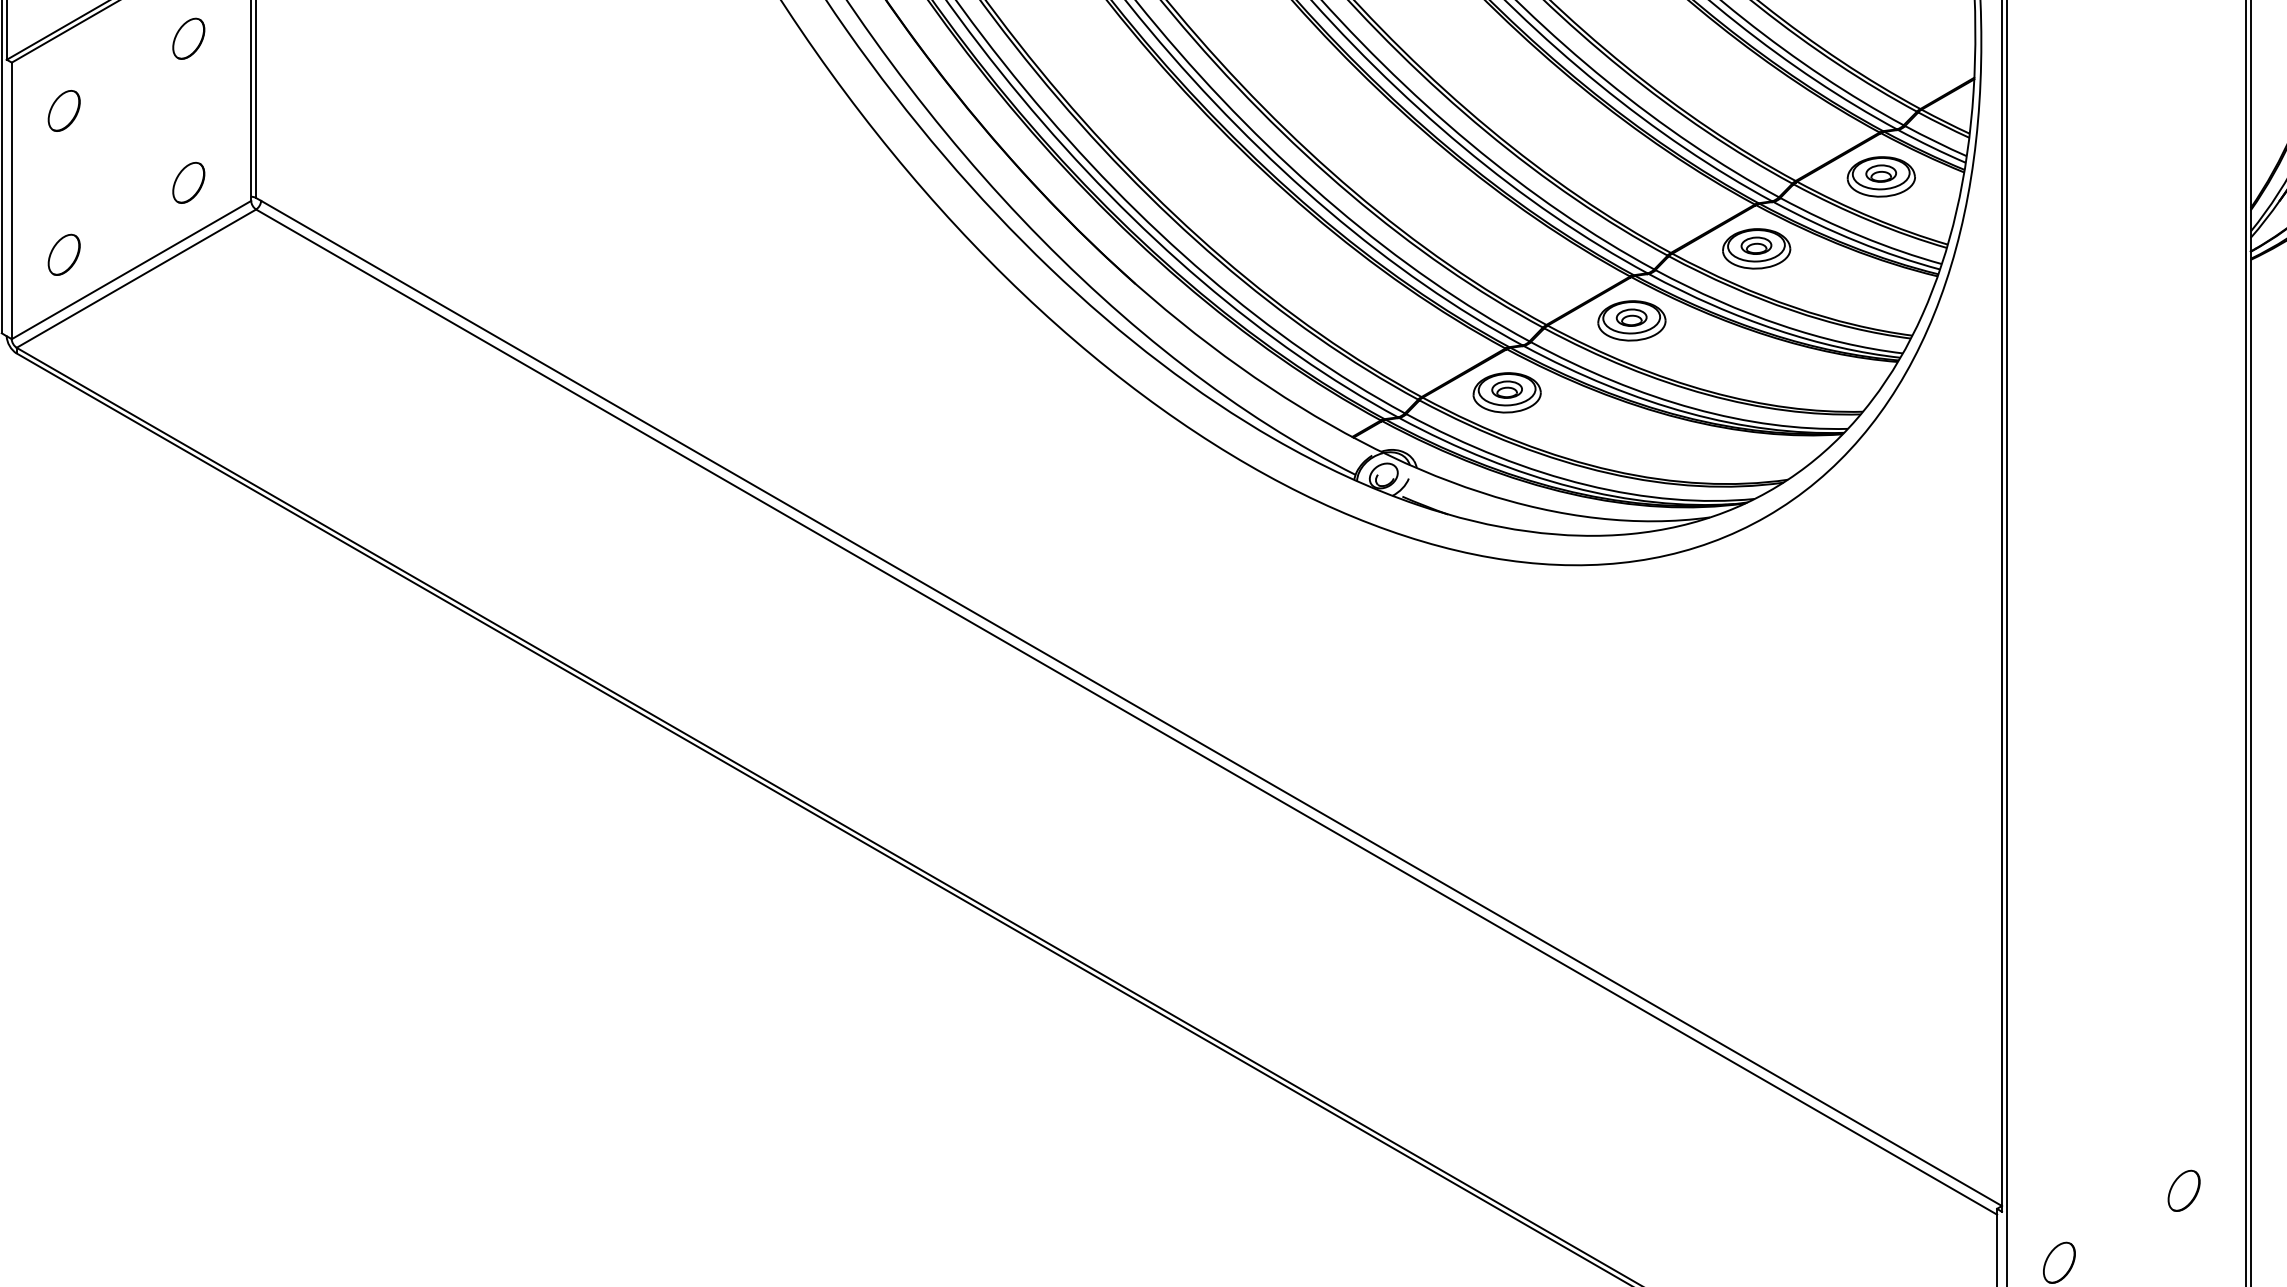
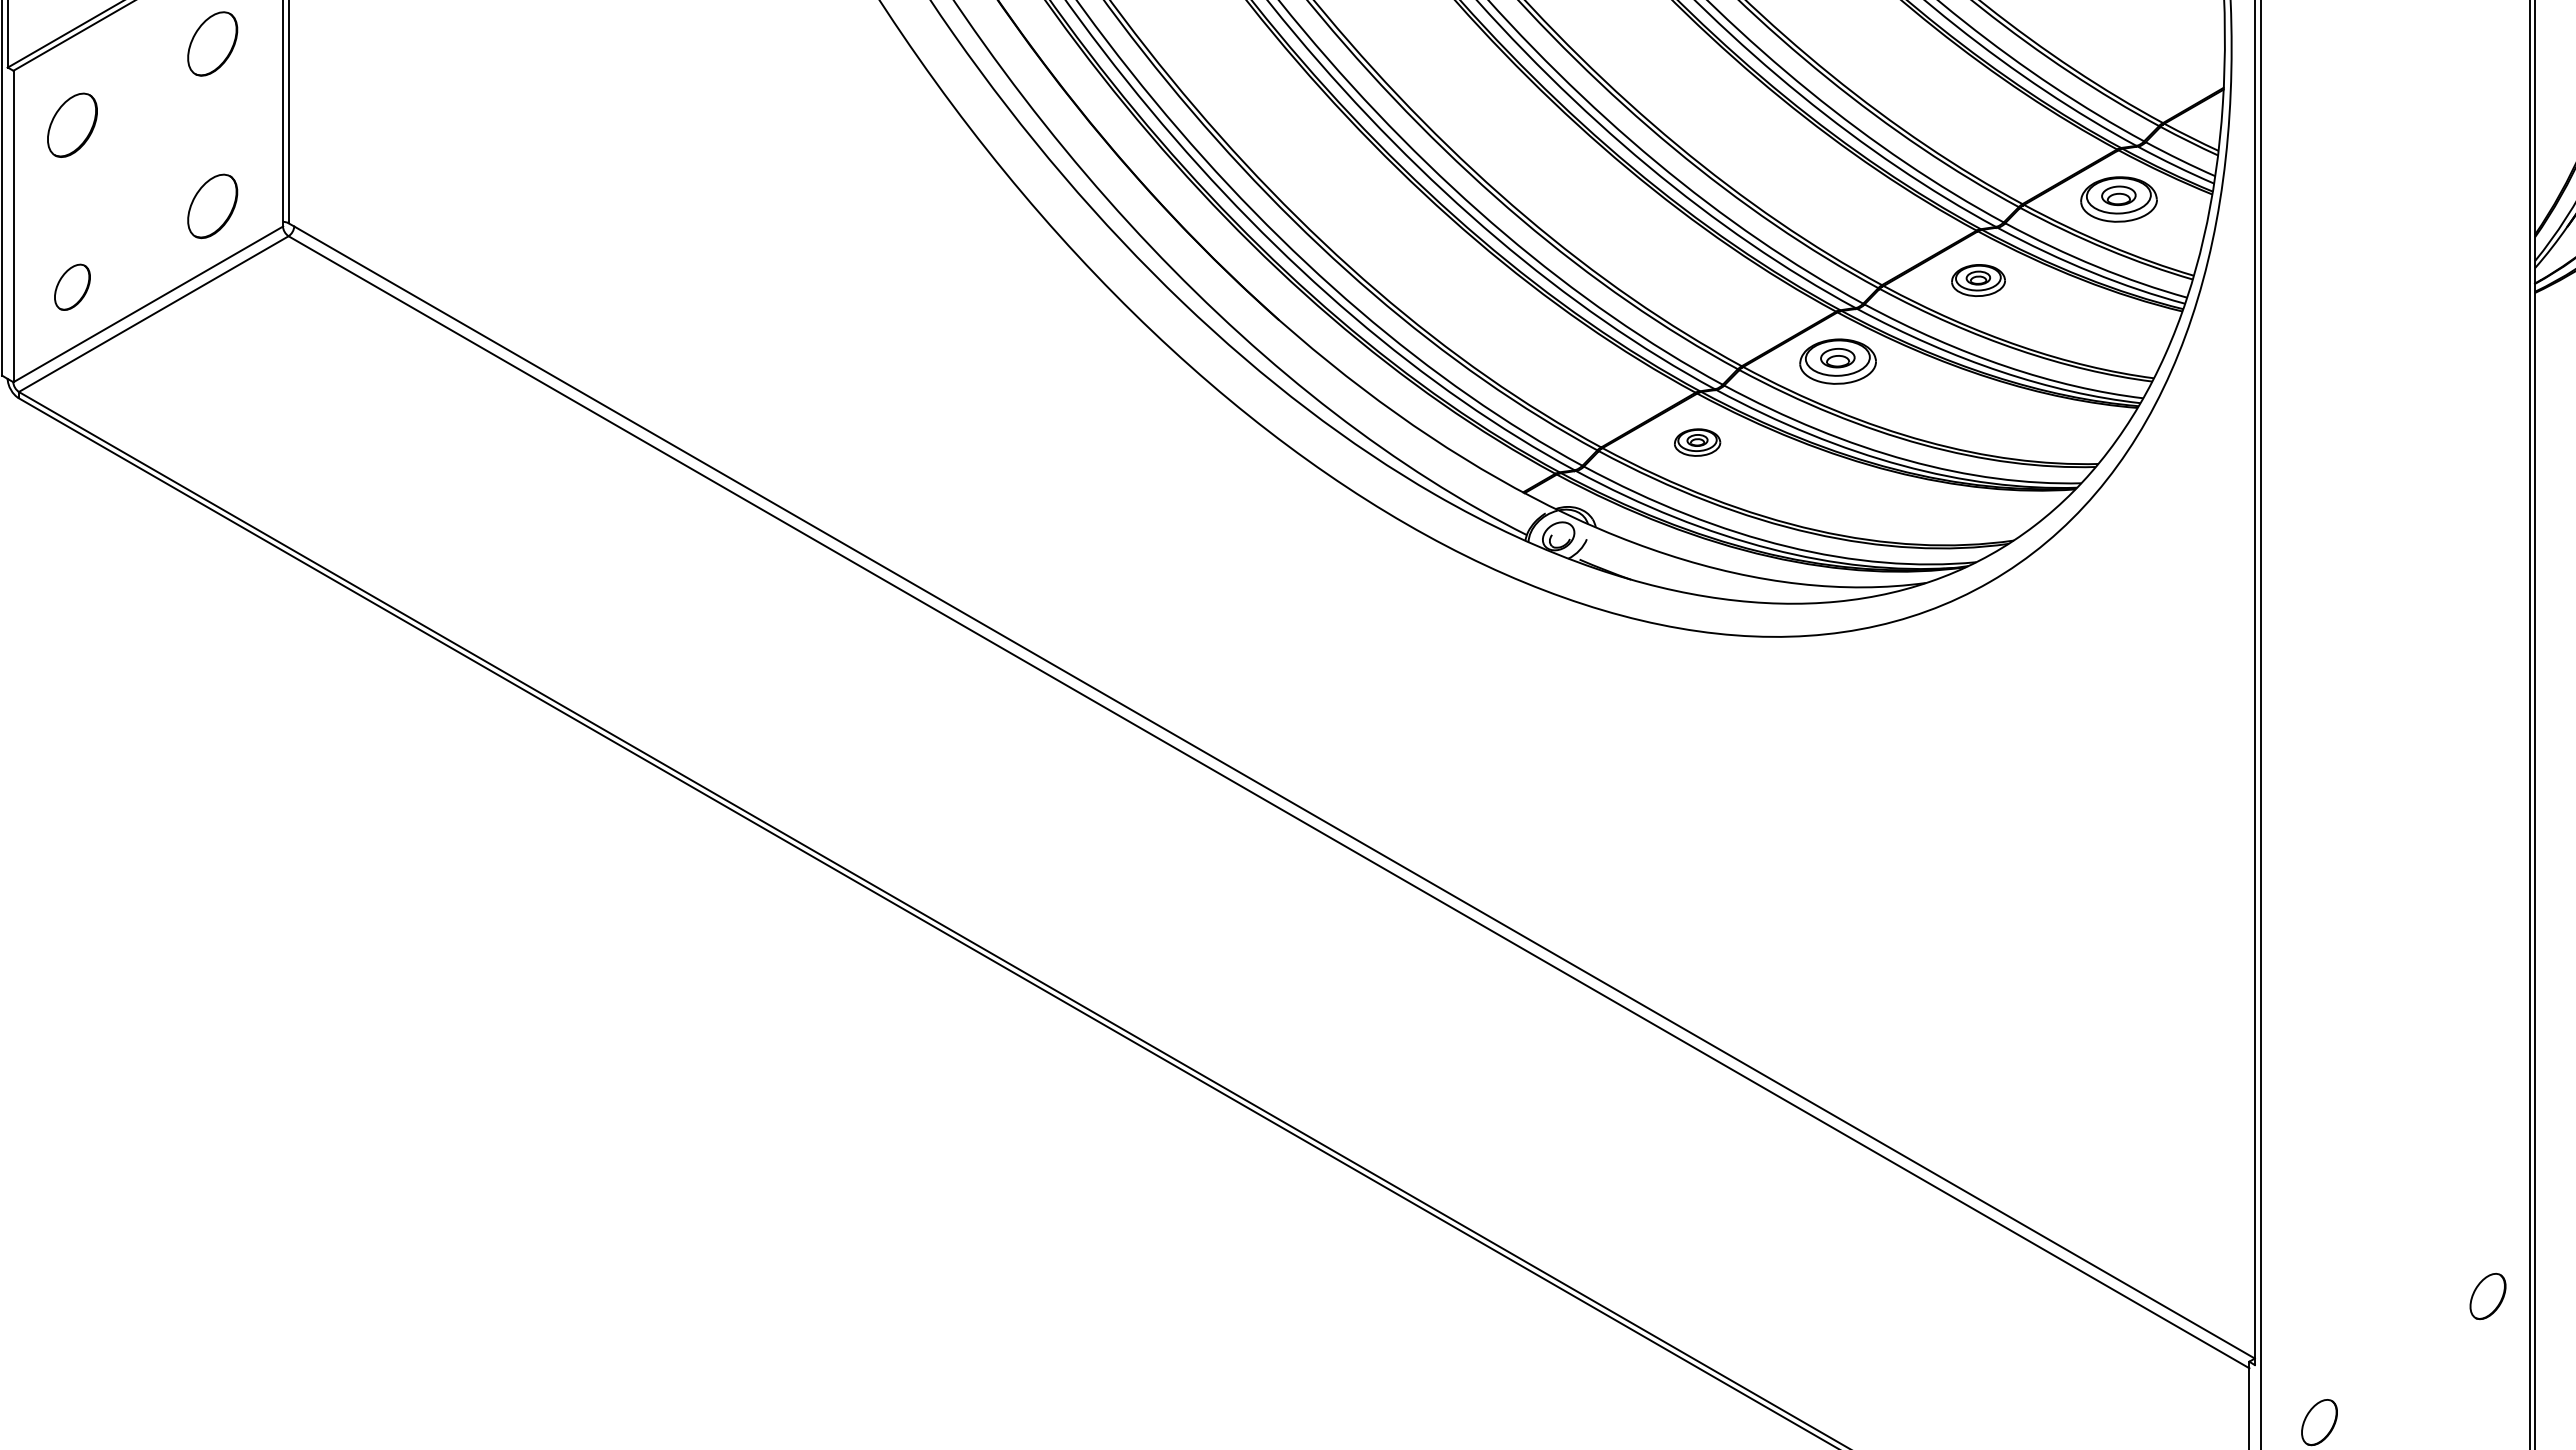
part: (188, 38) -> (212, 43), size x1.4
part: (64, 110) -> (72, 124), size x1.4
part: (188, 182) -> (212, 205), size x1.4
part: (1756, 248) -> (1978, 280), size x0.7
part: (1507, 392) -> (1697, 442), size x0.6
part: (2183, 1190) -> (2487, 1296), moved

